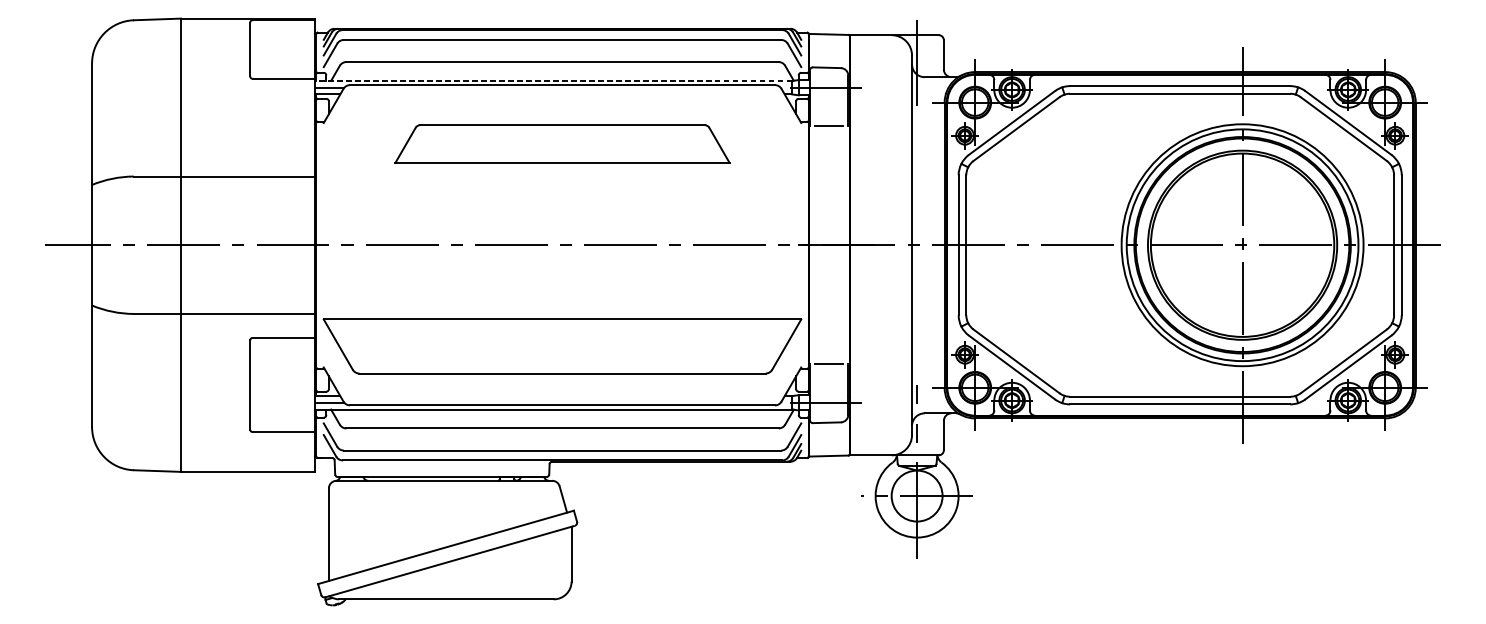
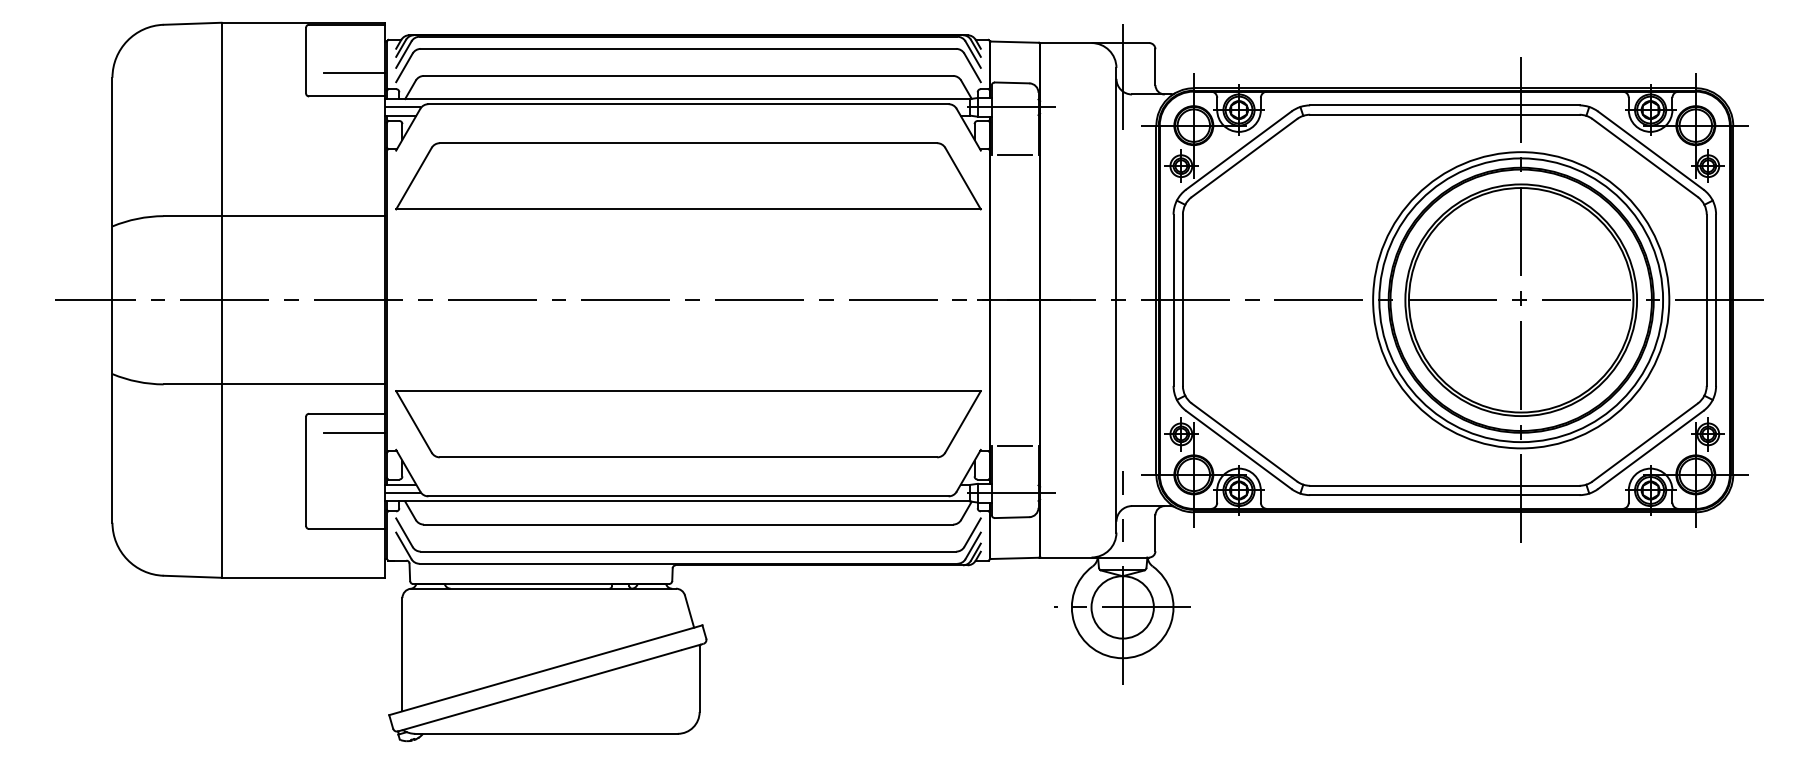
line: (289, 59) -> (354, 72), added
line: (553, 81) -> (677, 99), dashed -> solid
part: (562, 144) -> (688, 176), size x1.43
line: (289, 353) -> (354, 432), added

